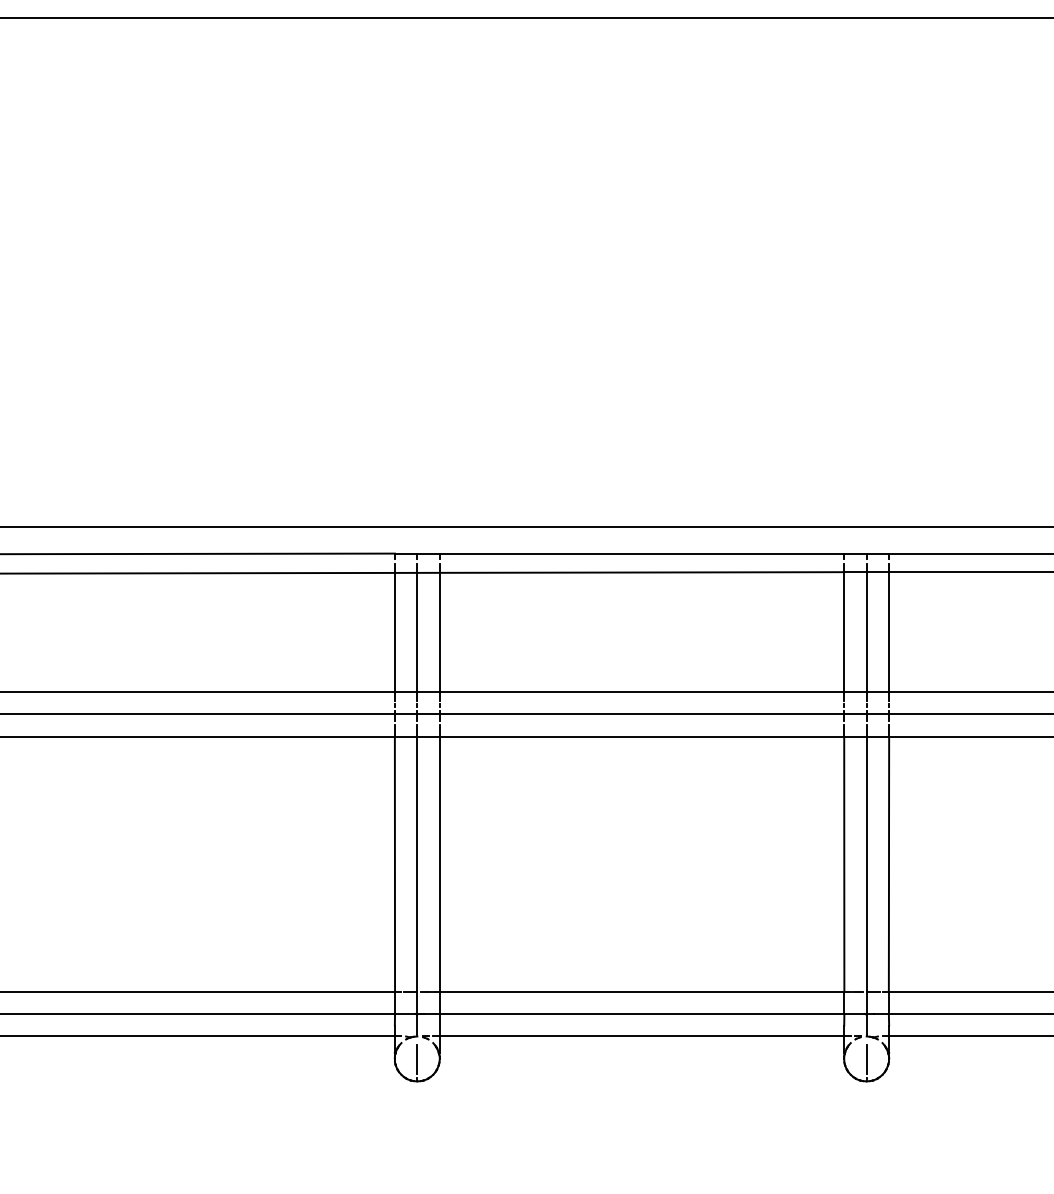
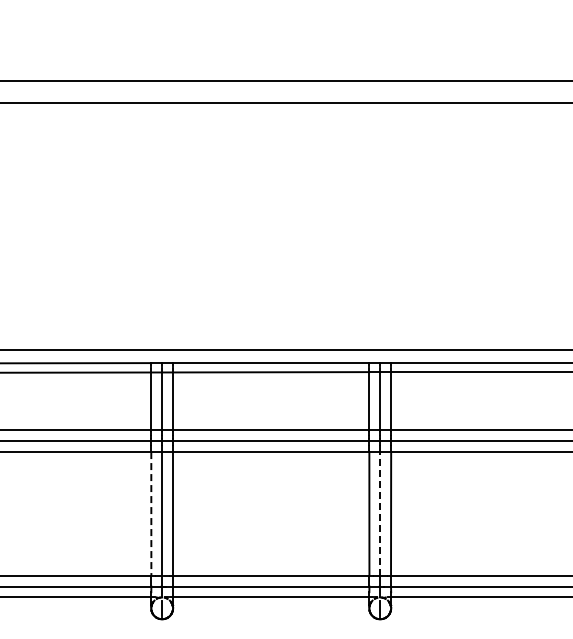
line: (395, 863) -> (151, 513), solid -> dashed
line: (867, 863) -> (380, 513), solid -> dashed

